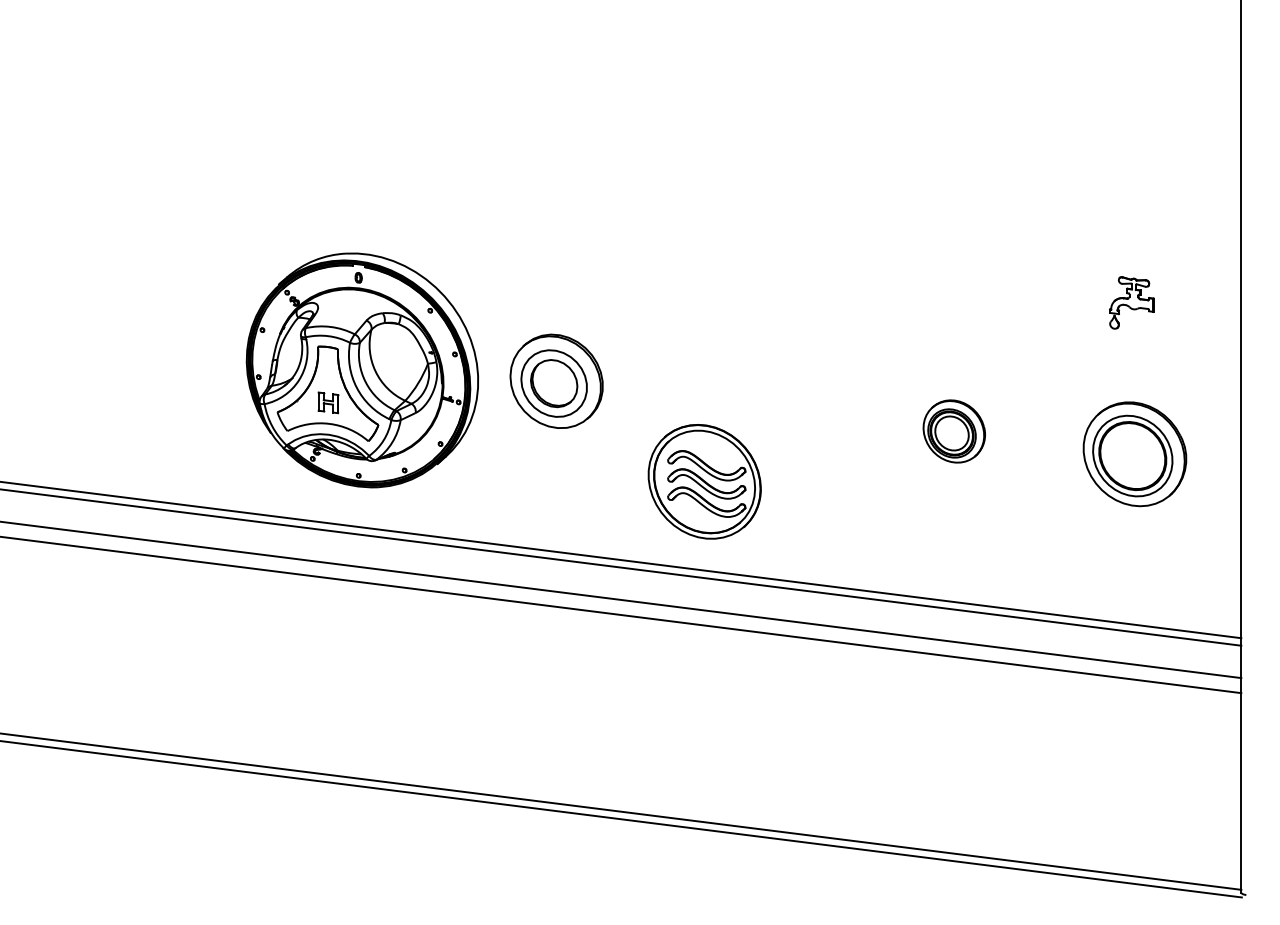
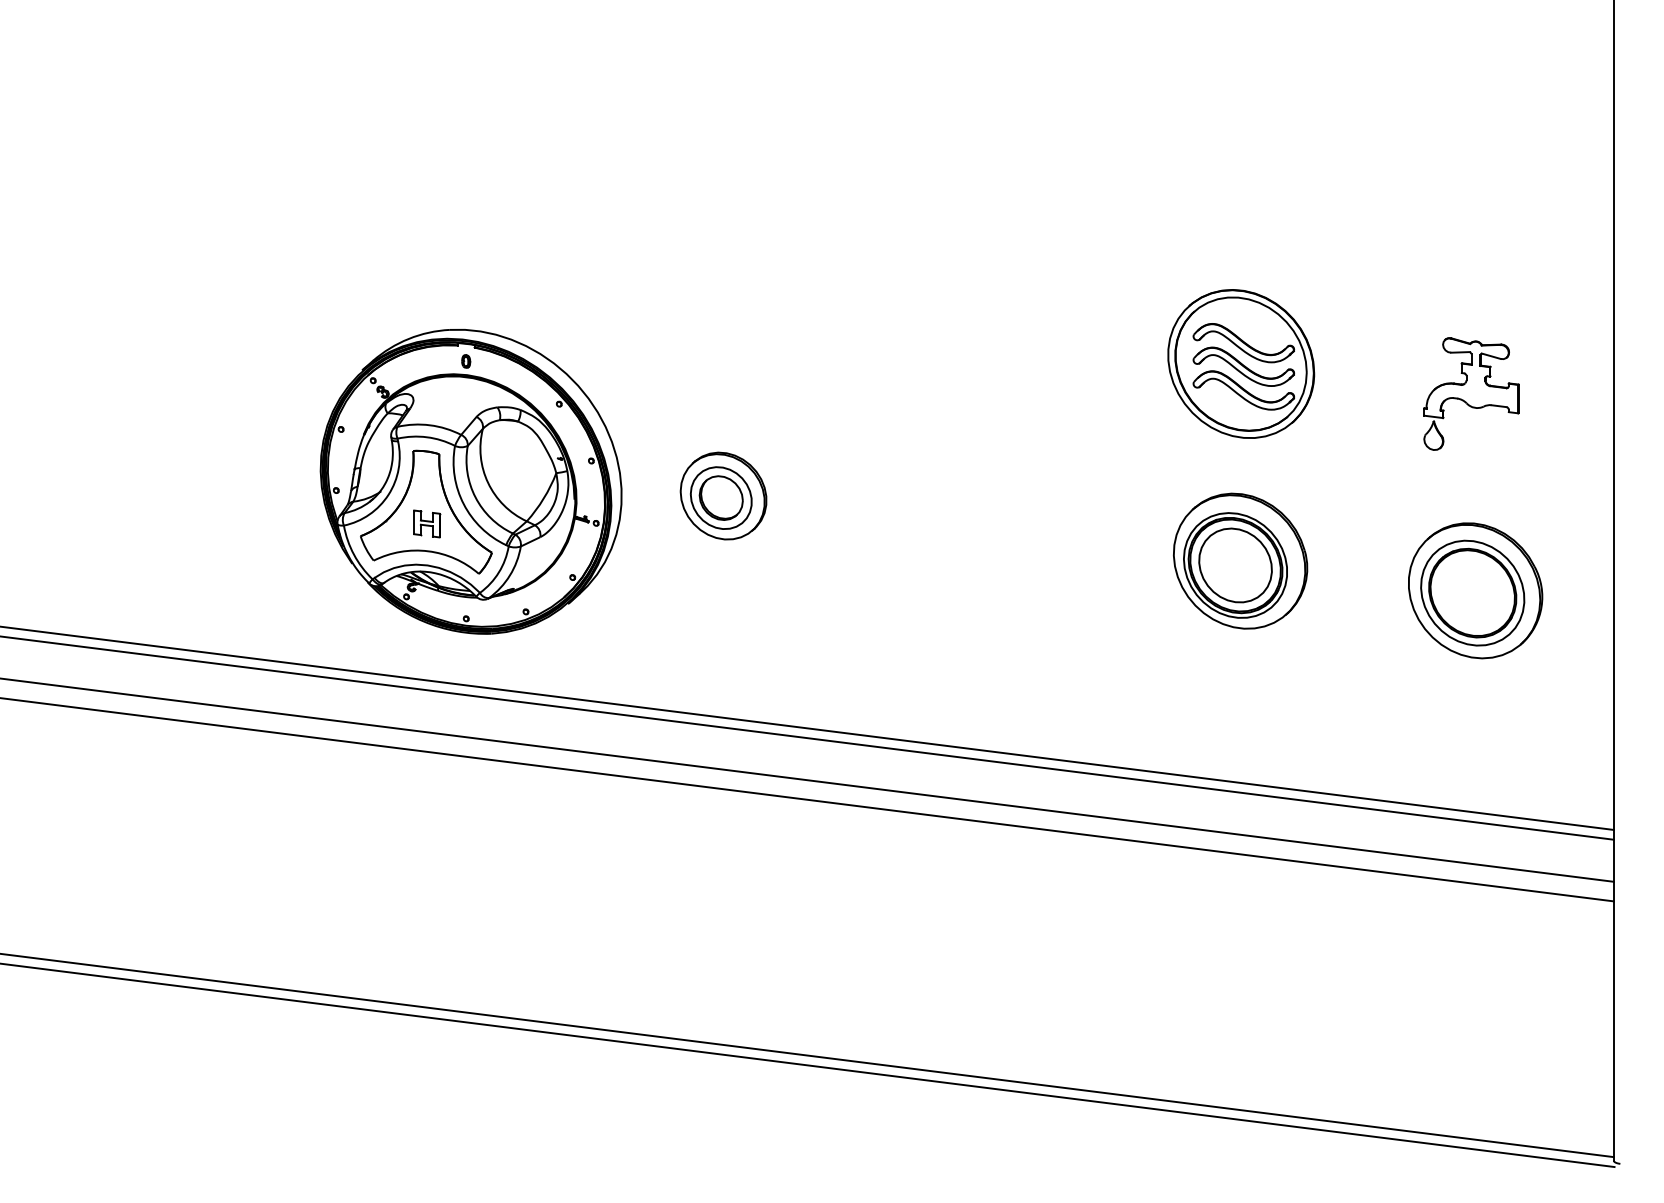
part: (1131, 302) -> (1471, 393), size x1.67
part: (556, 381) -> (723, 496), size x0.71
part: (954, 431) -> (1240, 561), size x1.67
part: (704, 481) -> (1240, 363), moved

